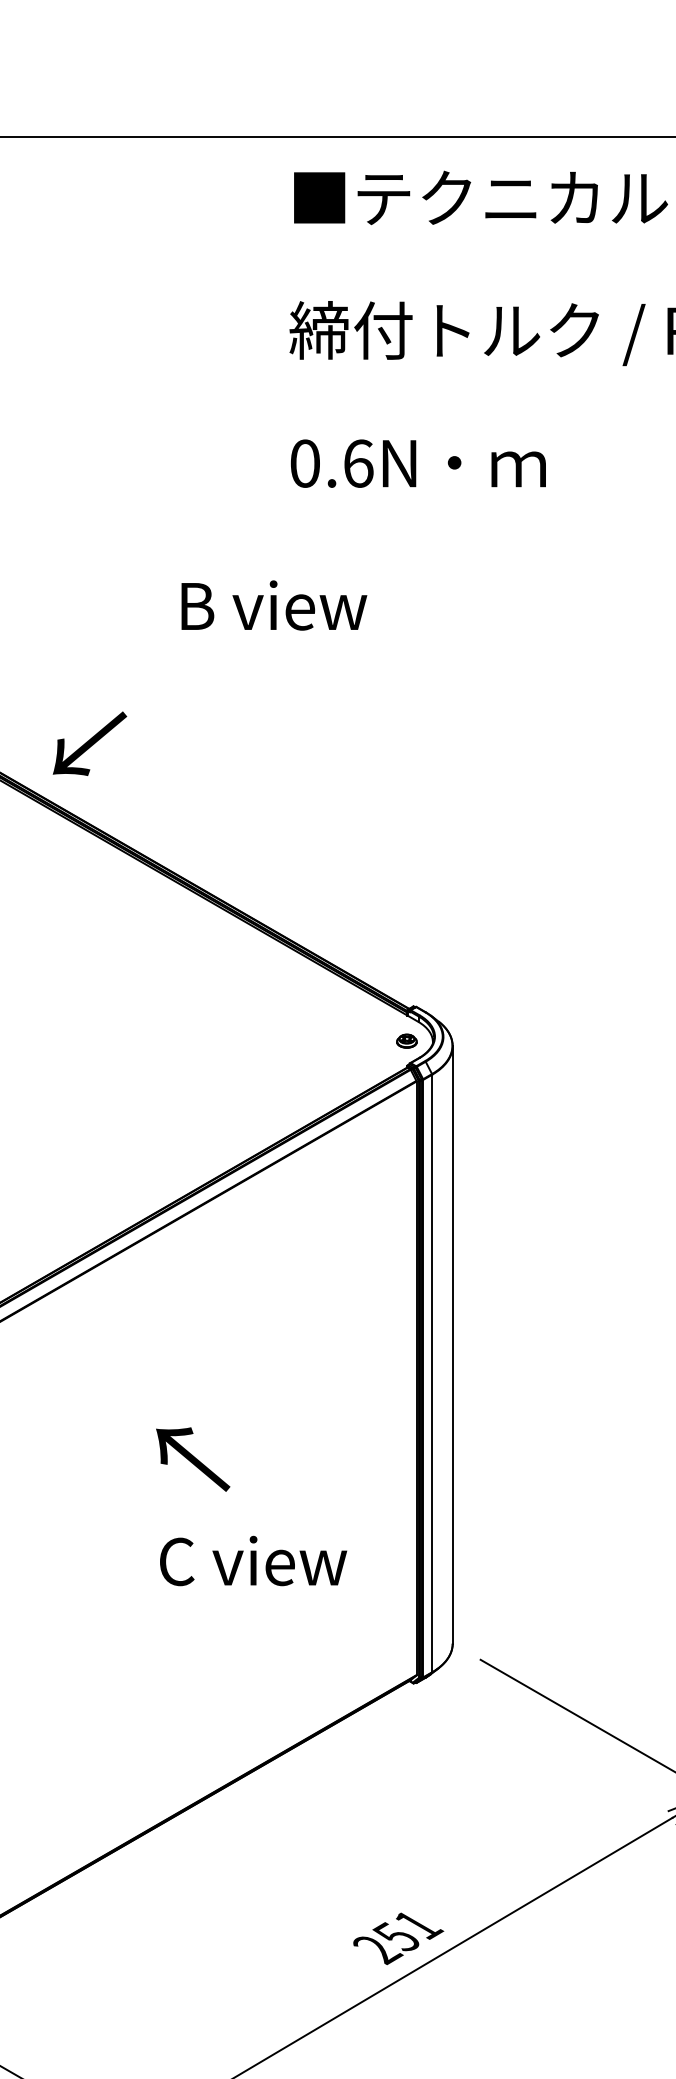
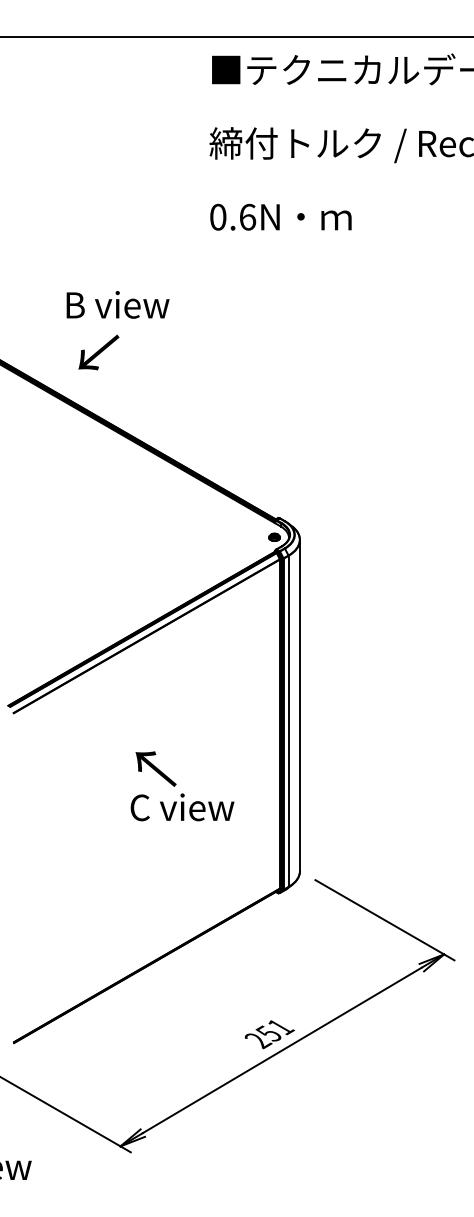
text: (273, 604) -> (117, 304), moved
text: (89, 743) -> (98, 352), moved
text: (253, 1561) -> (182, 807), moved

